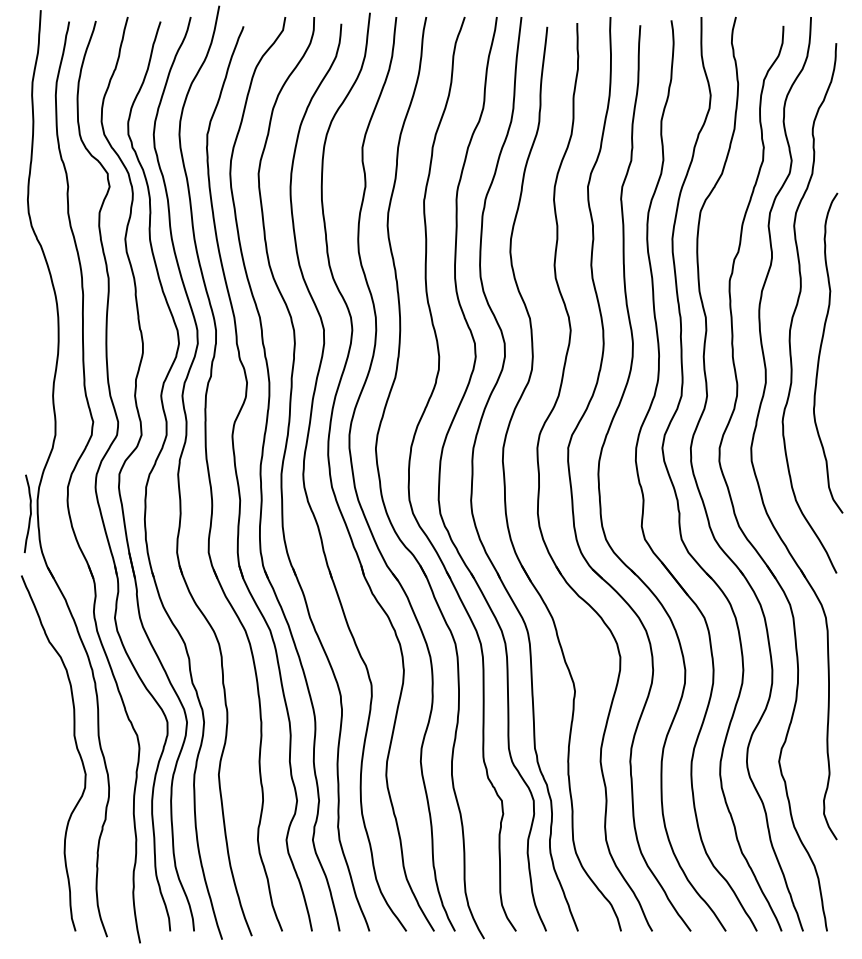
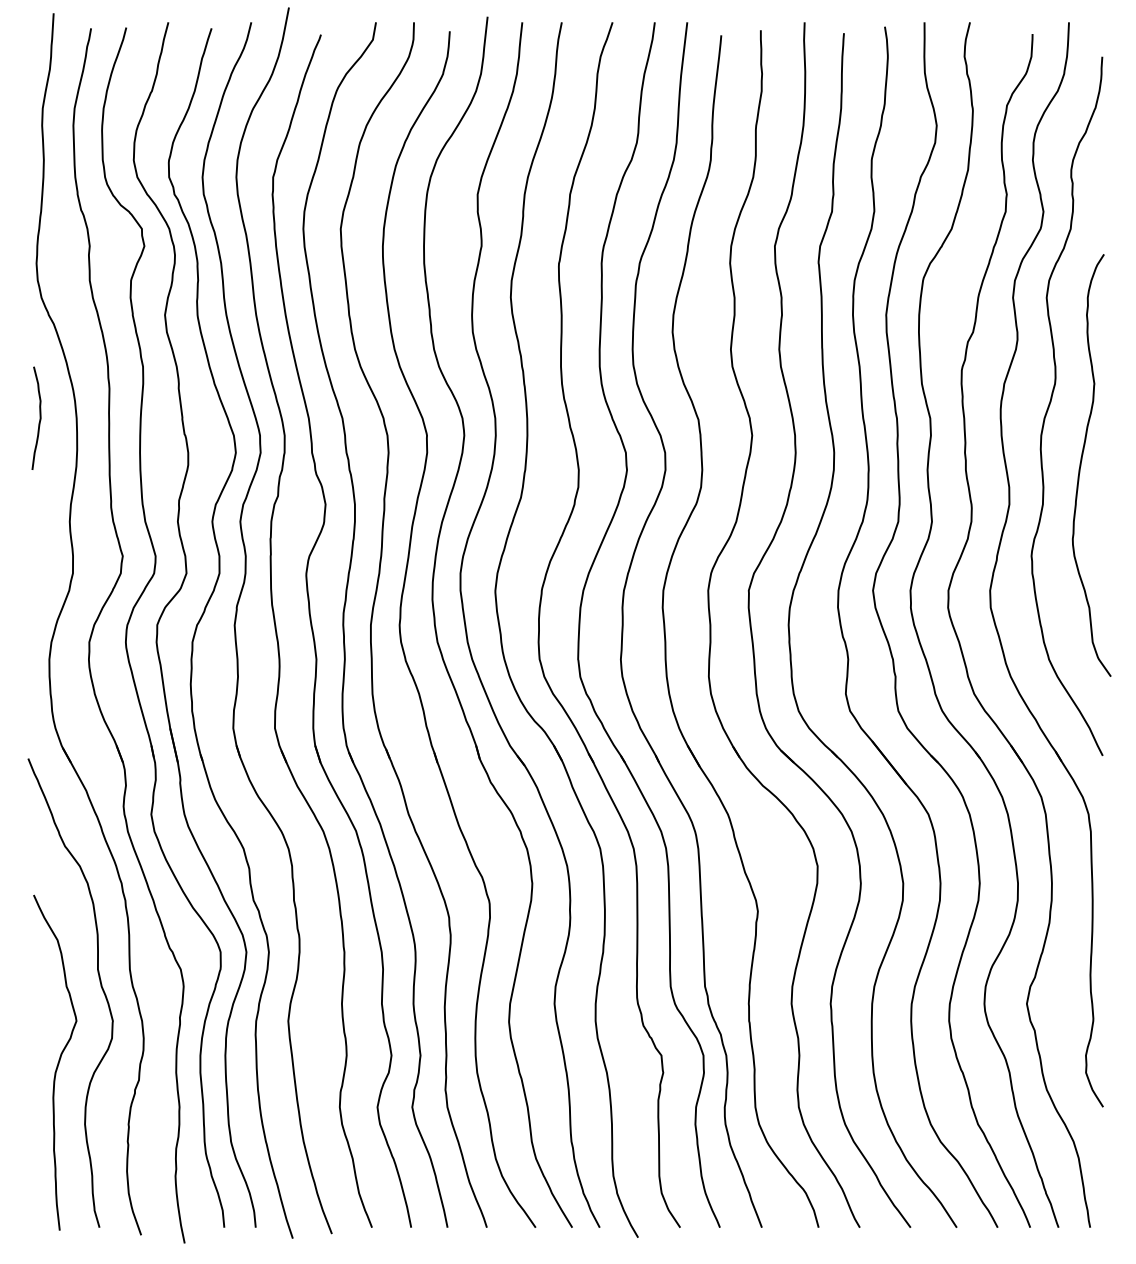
curve: (30, 513) -> (39, 417), moved
curve: (43, 806) -> (57, 1062), added

